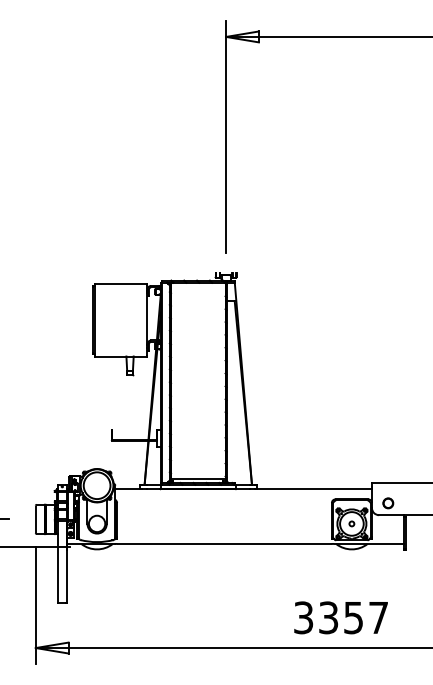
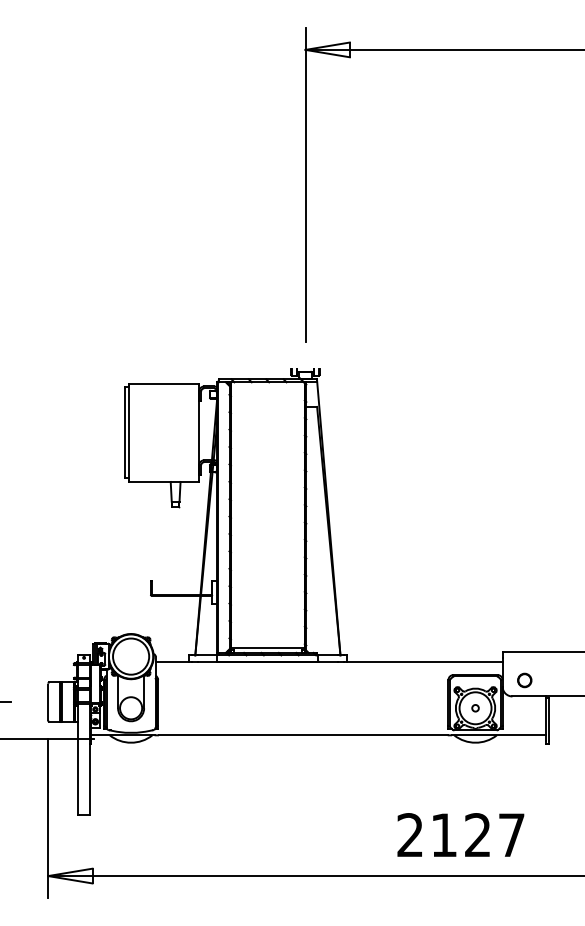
text: (328, 618) -> (443, 835), 3357 -> 2127

